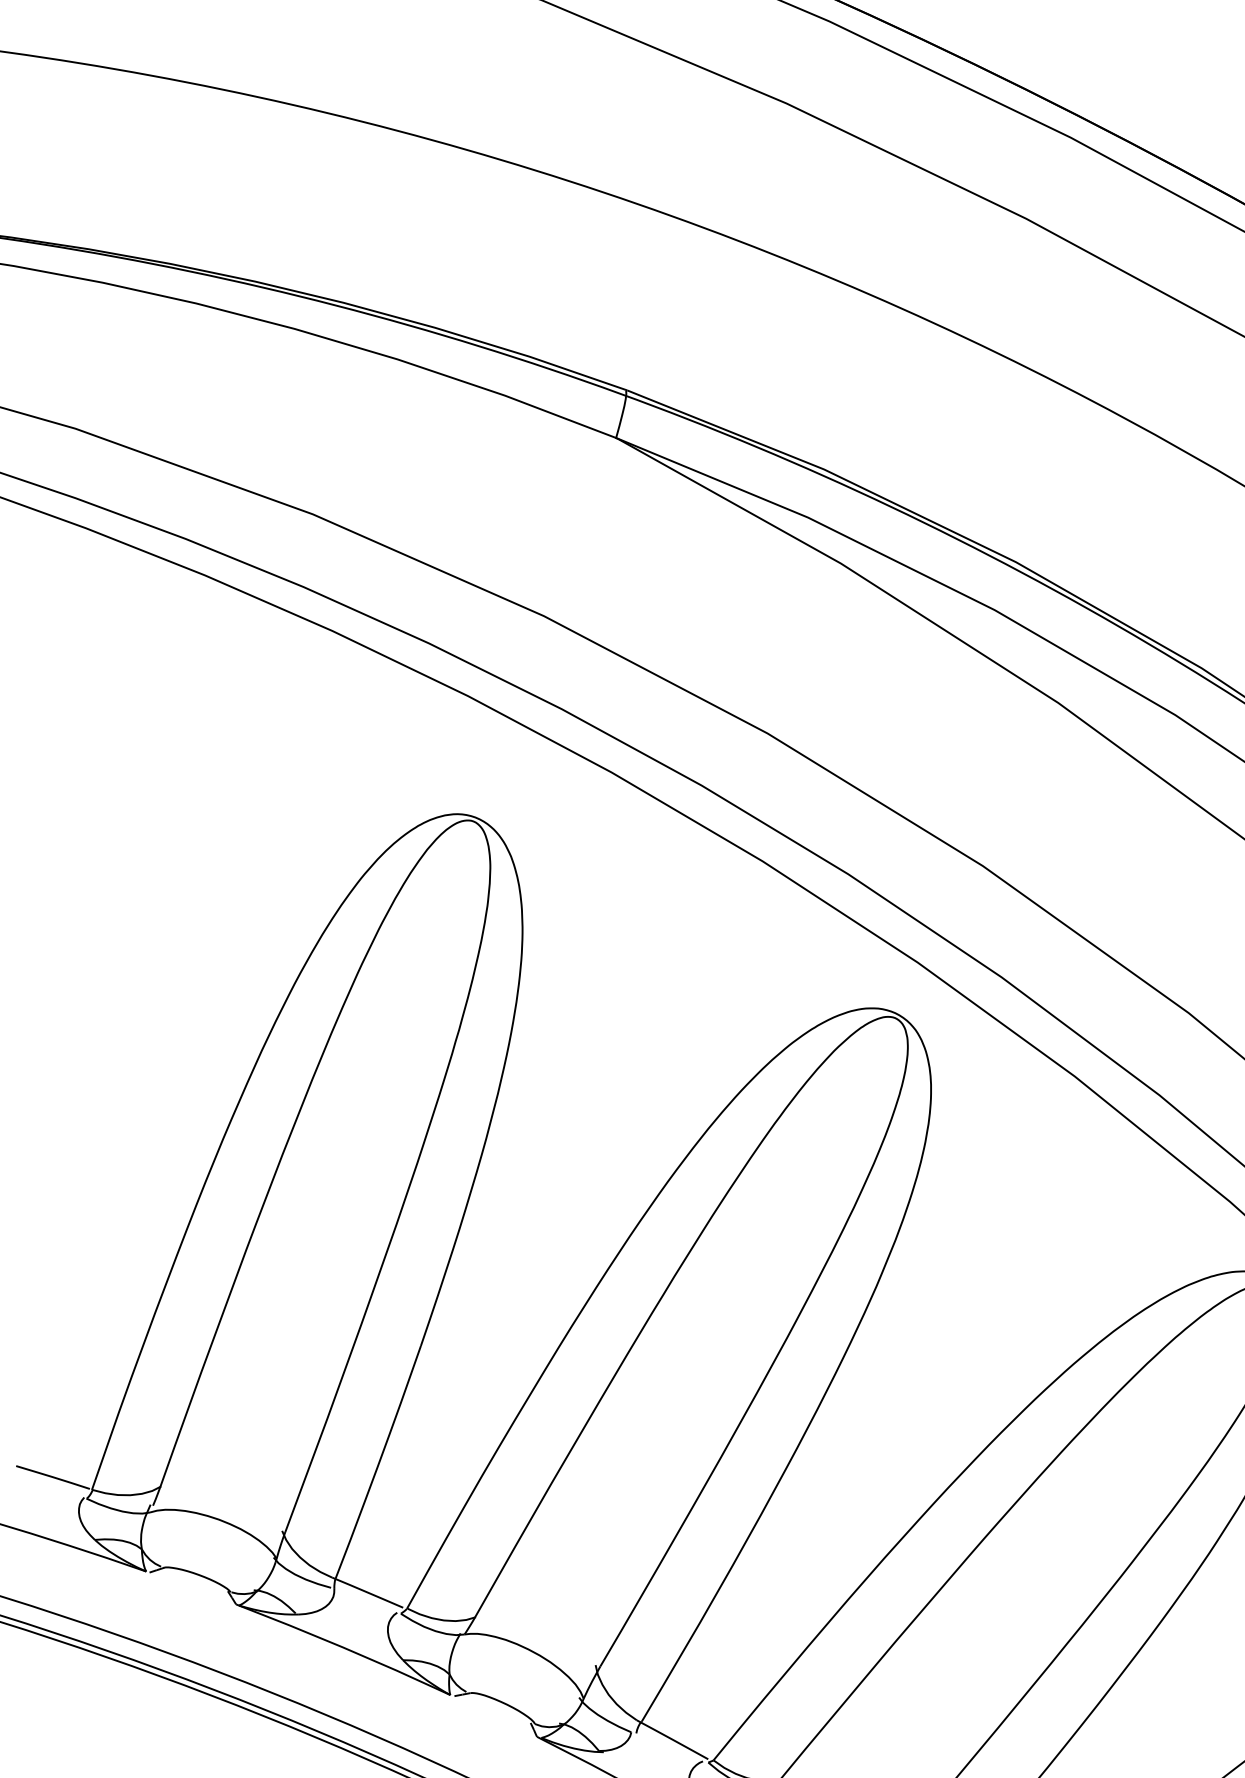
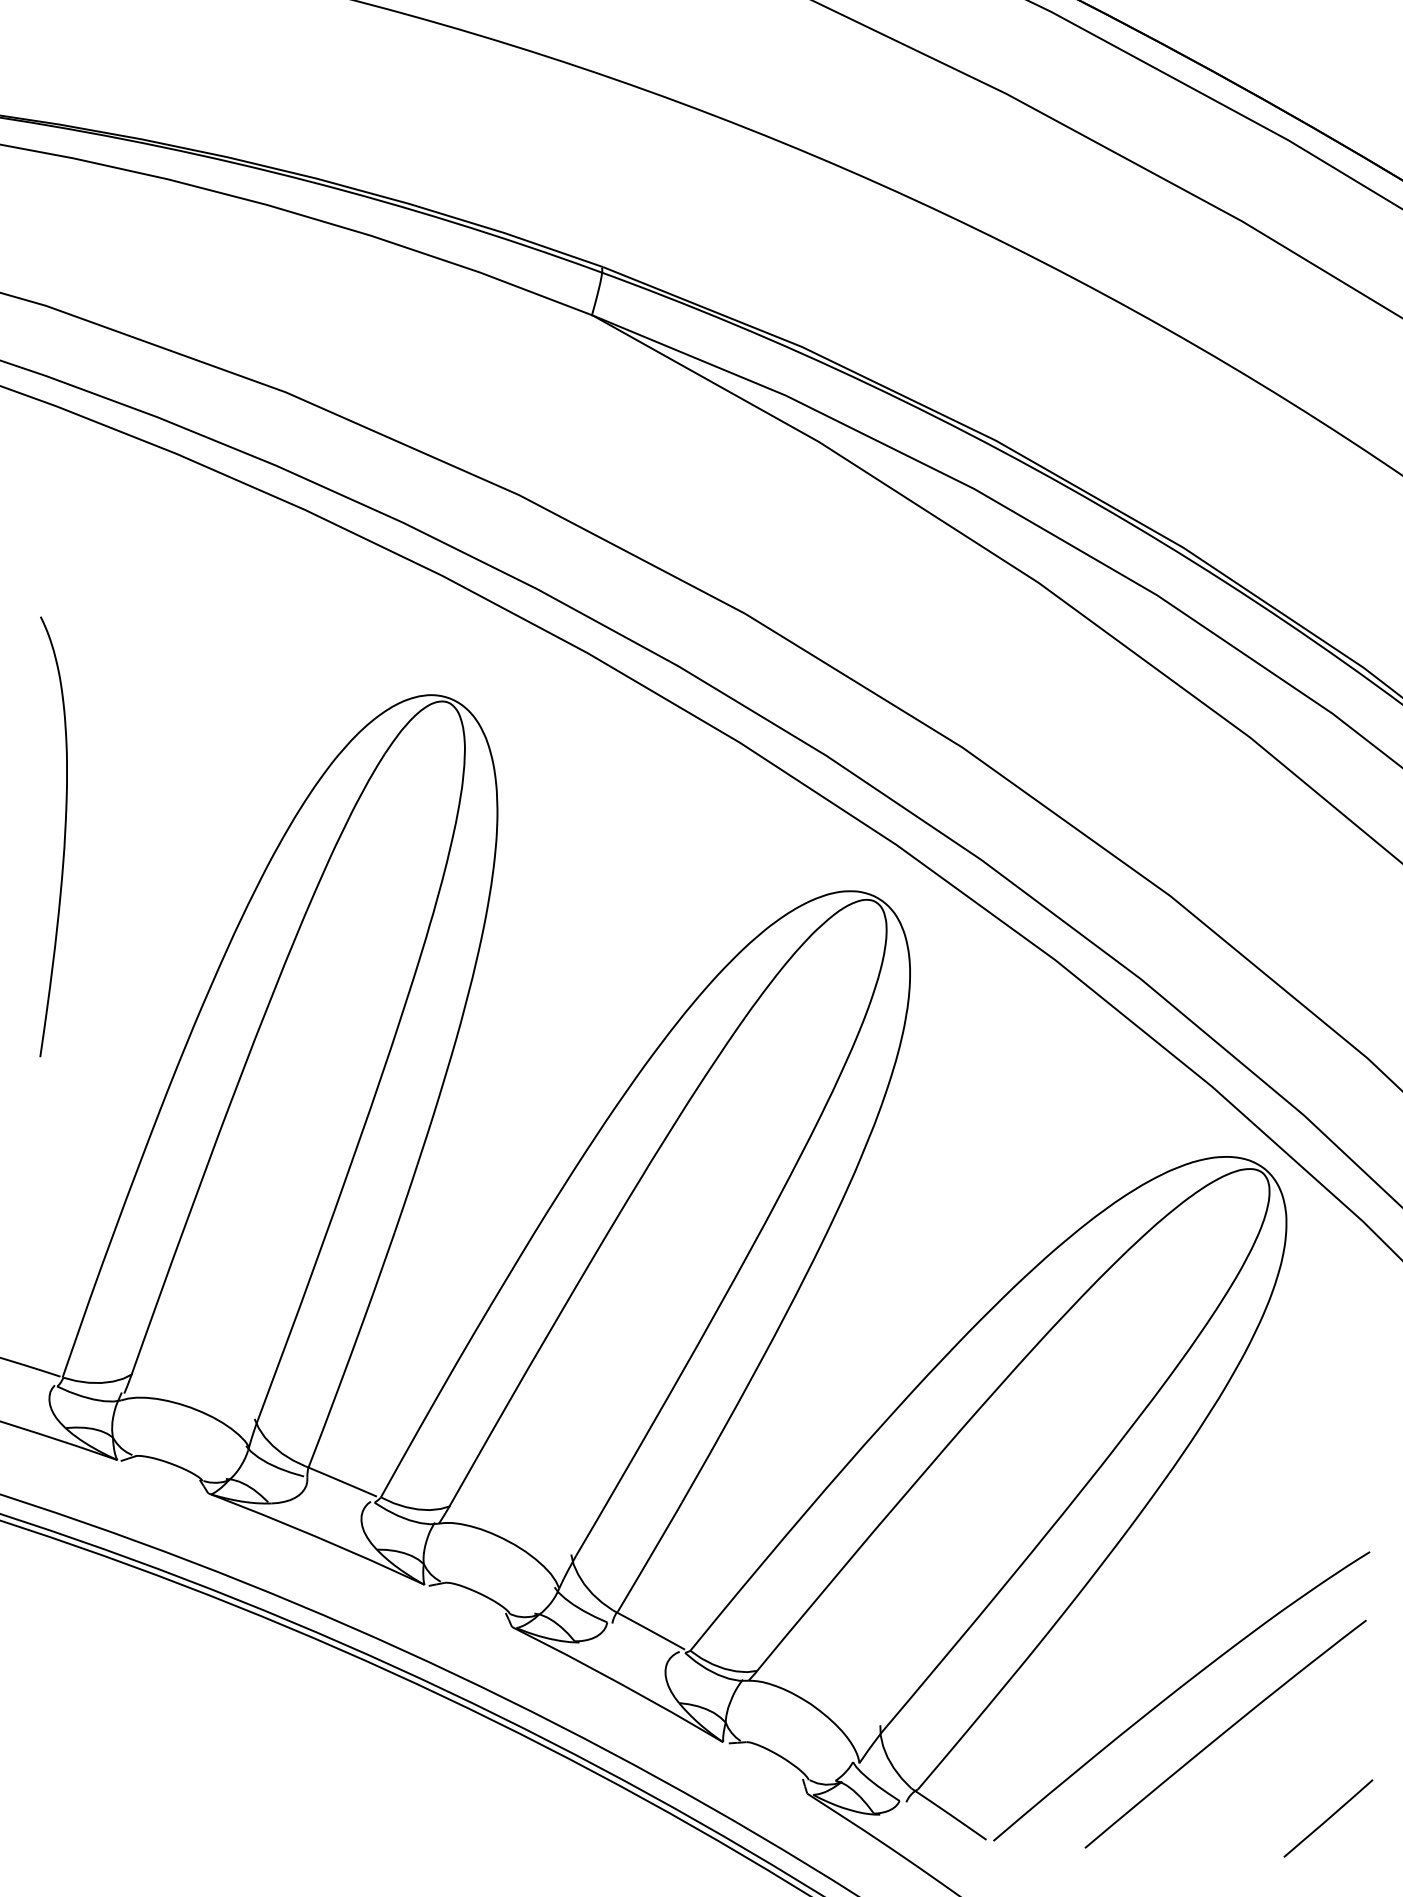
curve: (92, 958) -> (63, 840), added

